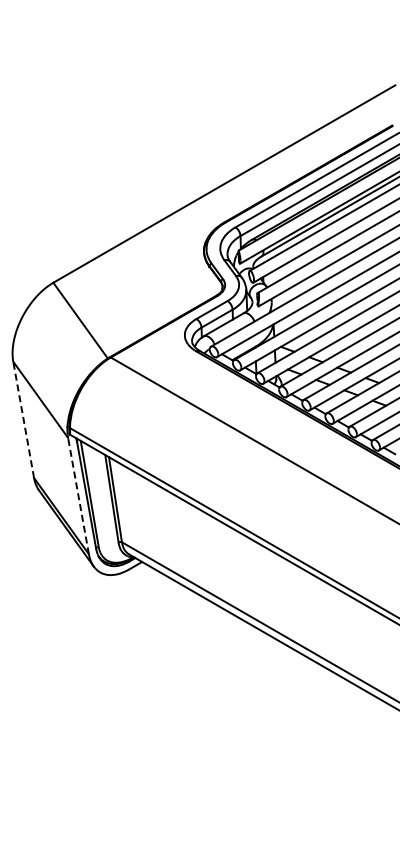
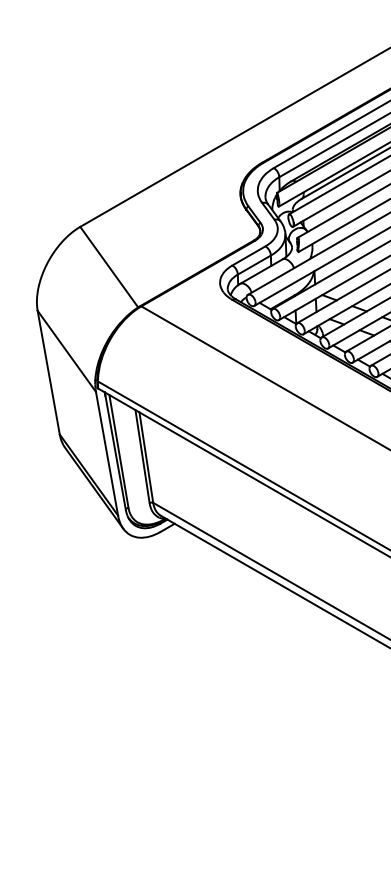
line: (23, 419) -> (48, 372), dashed -> solid
line: (78, 495) -> (107, 453), dashed -> solid

